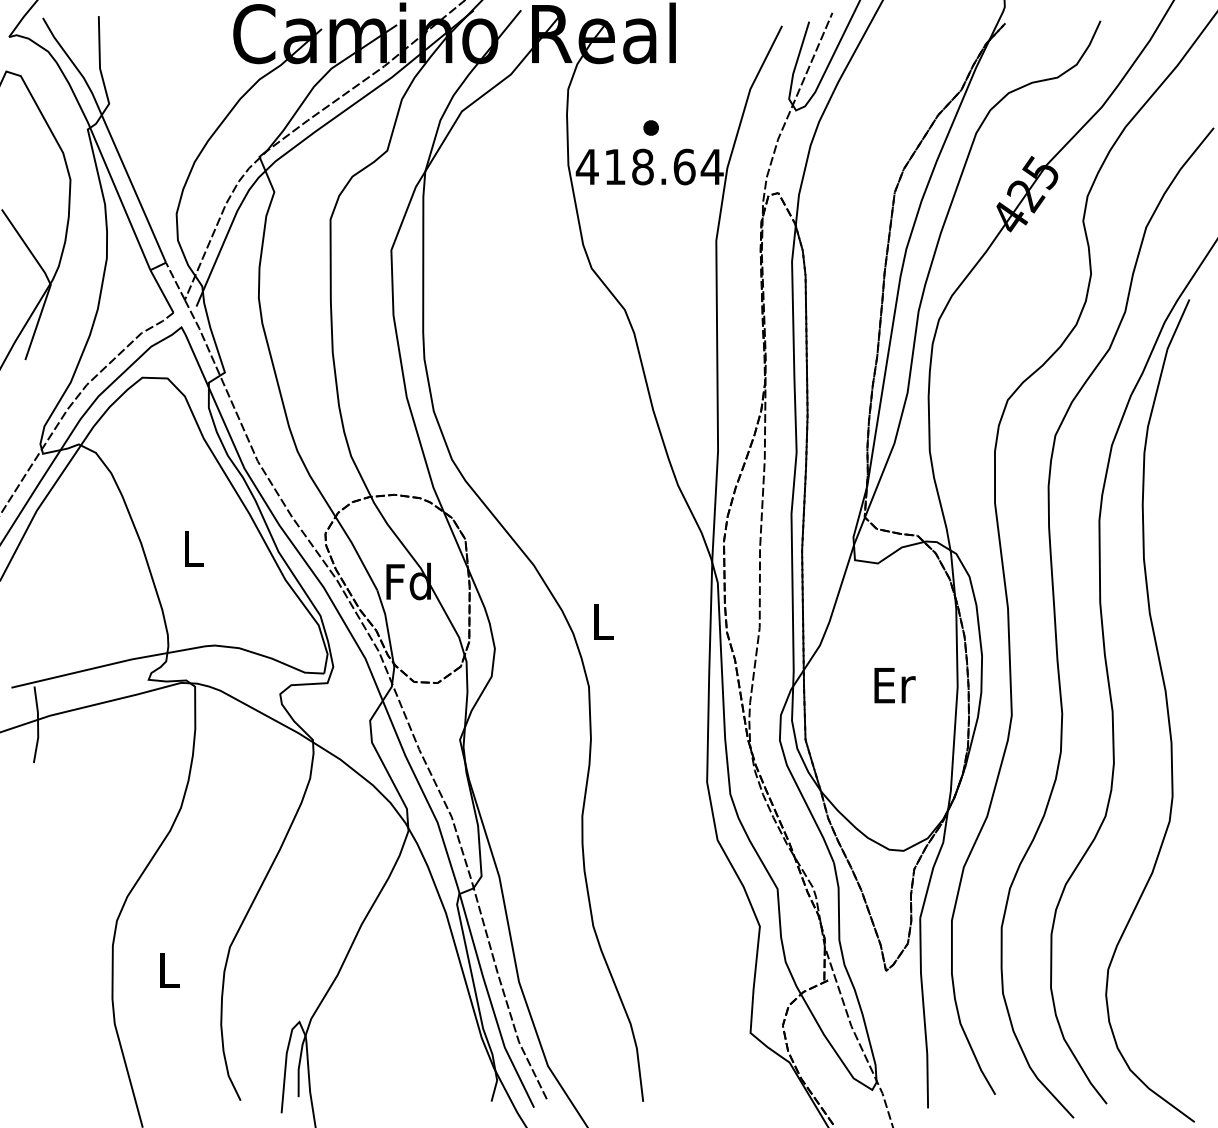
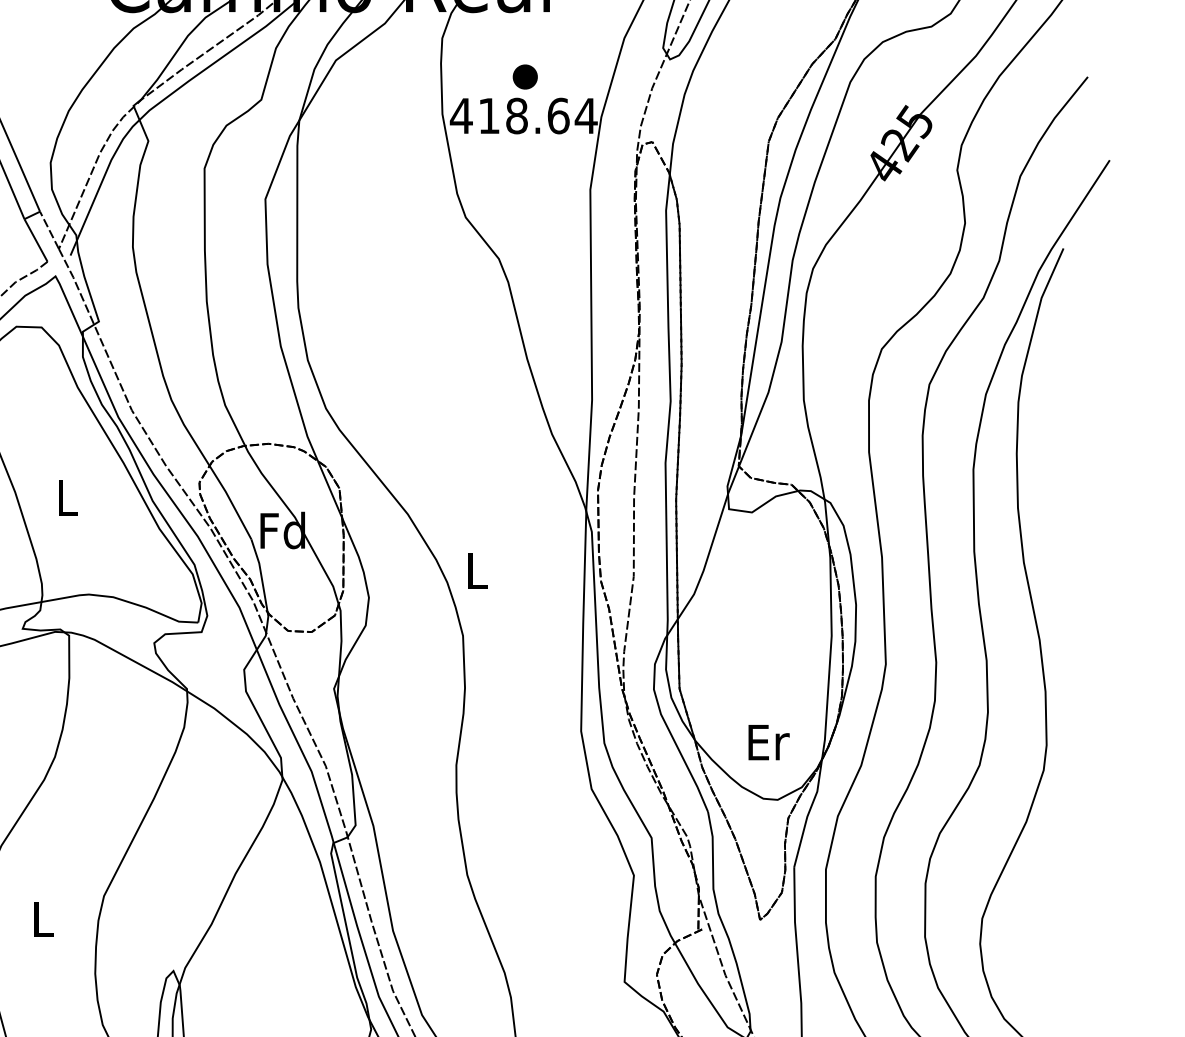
part: (650, 127) -> (524, 76), size x1.6
text: (894, 685) -> (768, 742), moved

